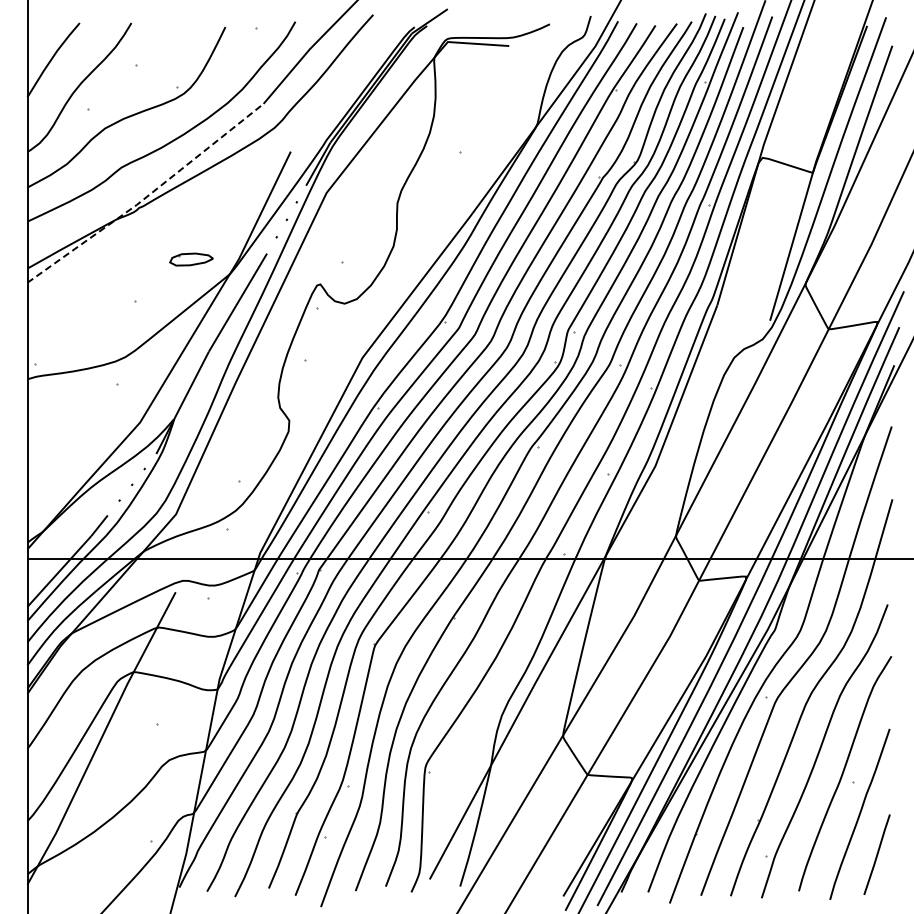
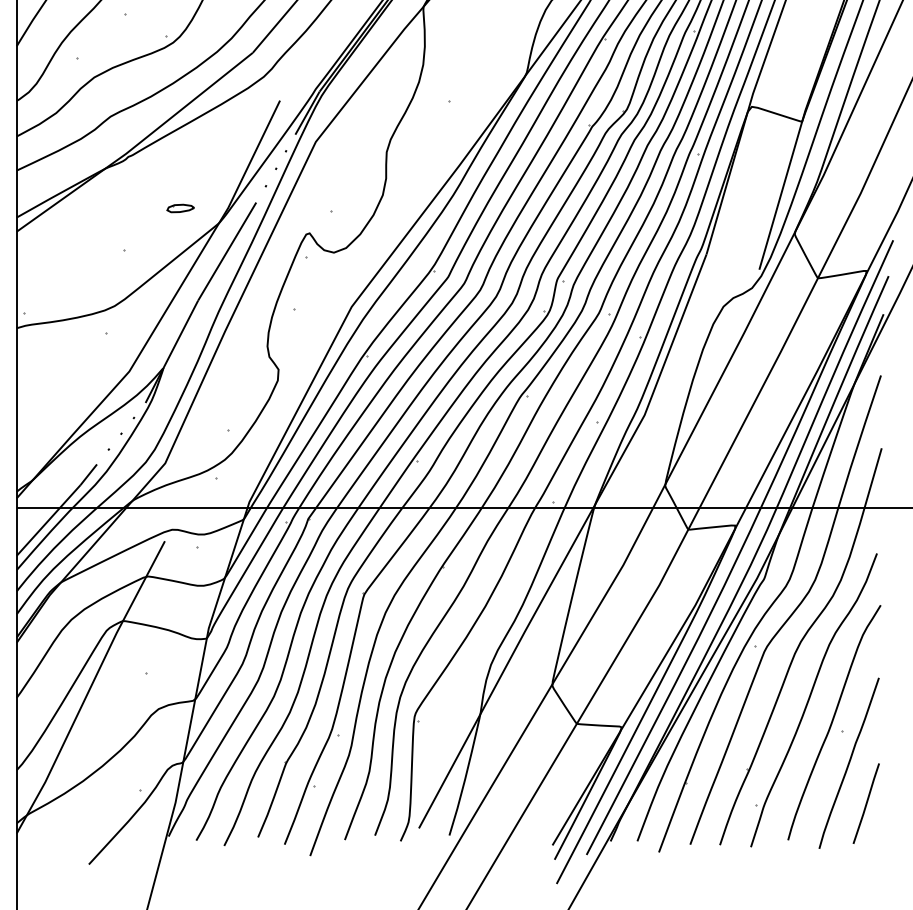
line: (147, 196) -> (136, 145), dashed -> solid
part: (191, 259) -> (180, 208), size x0.62

